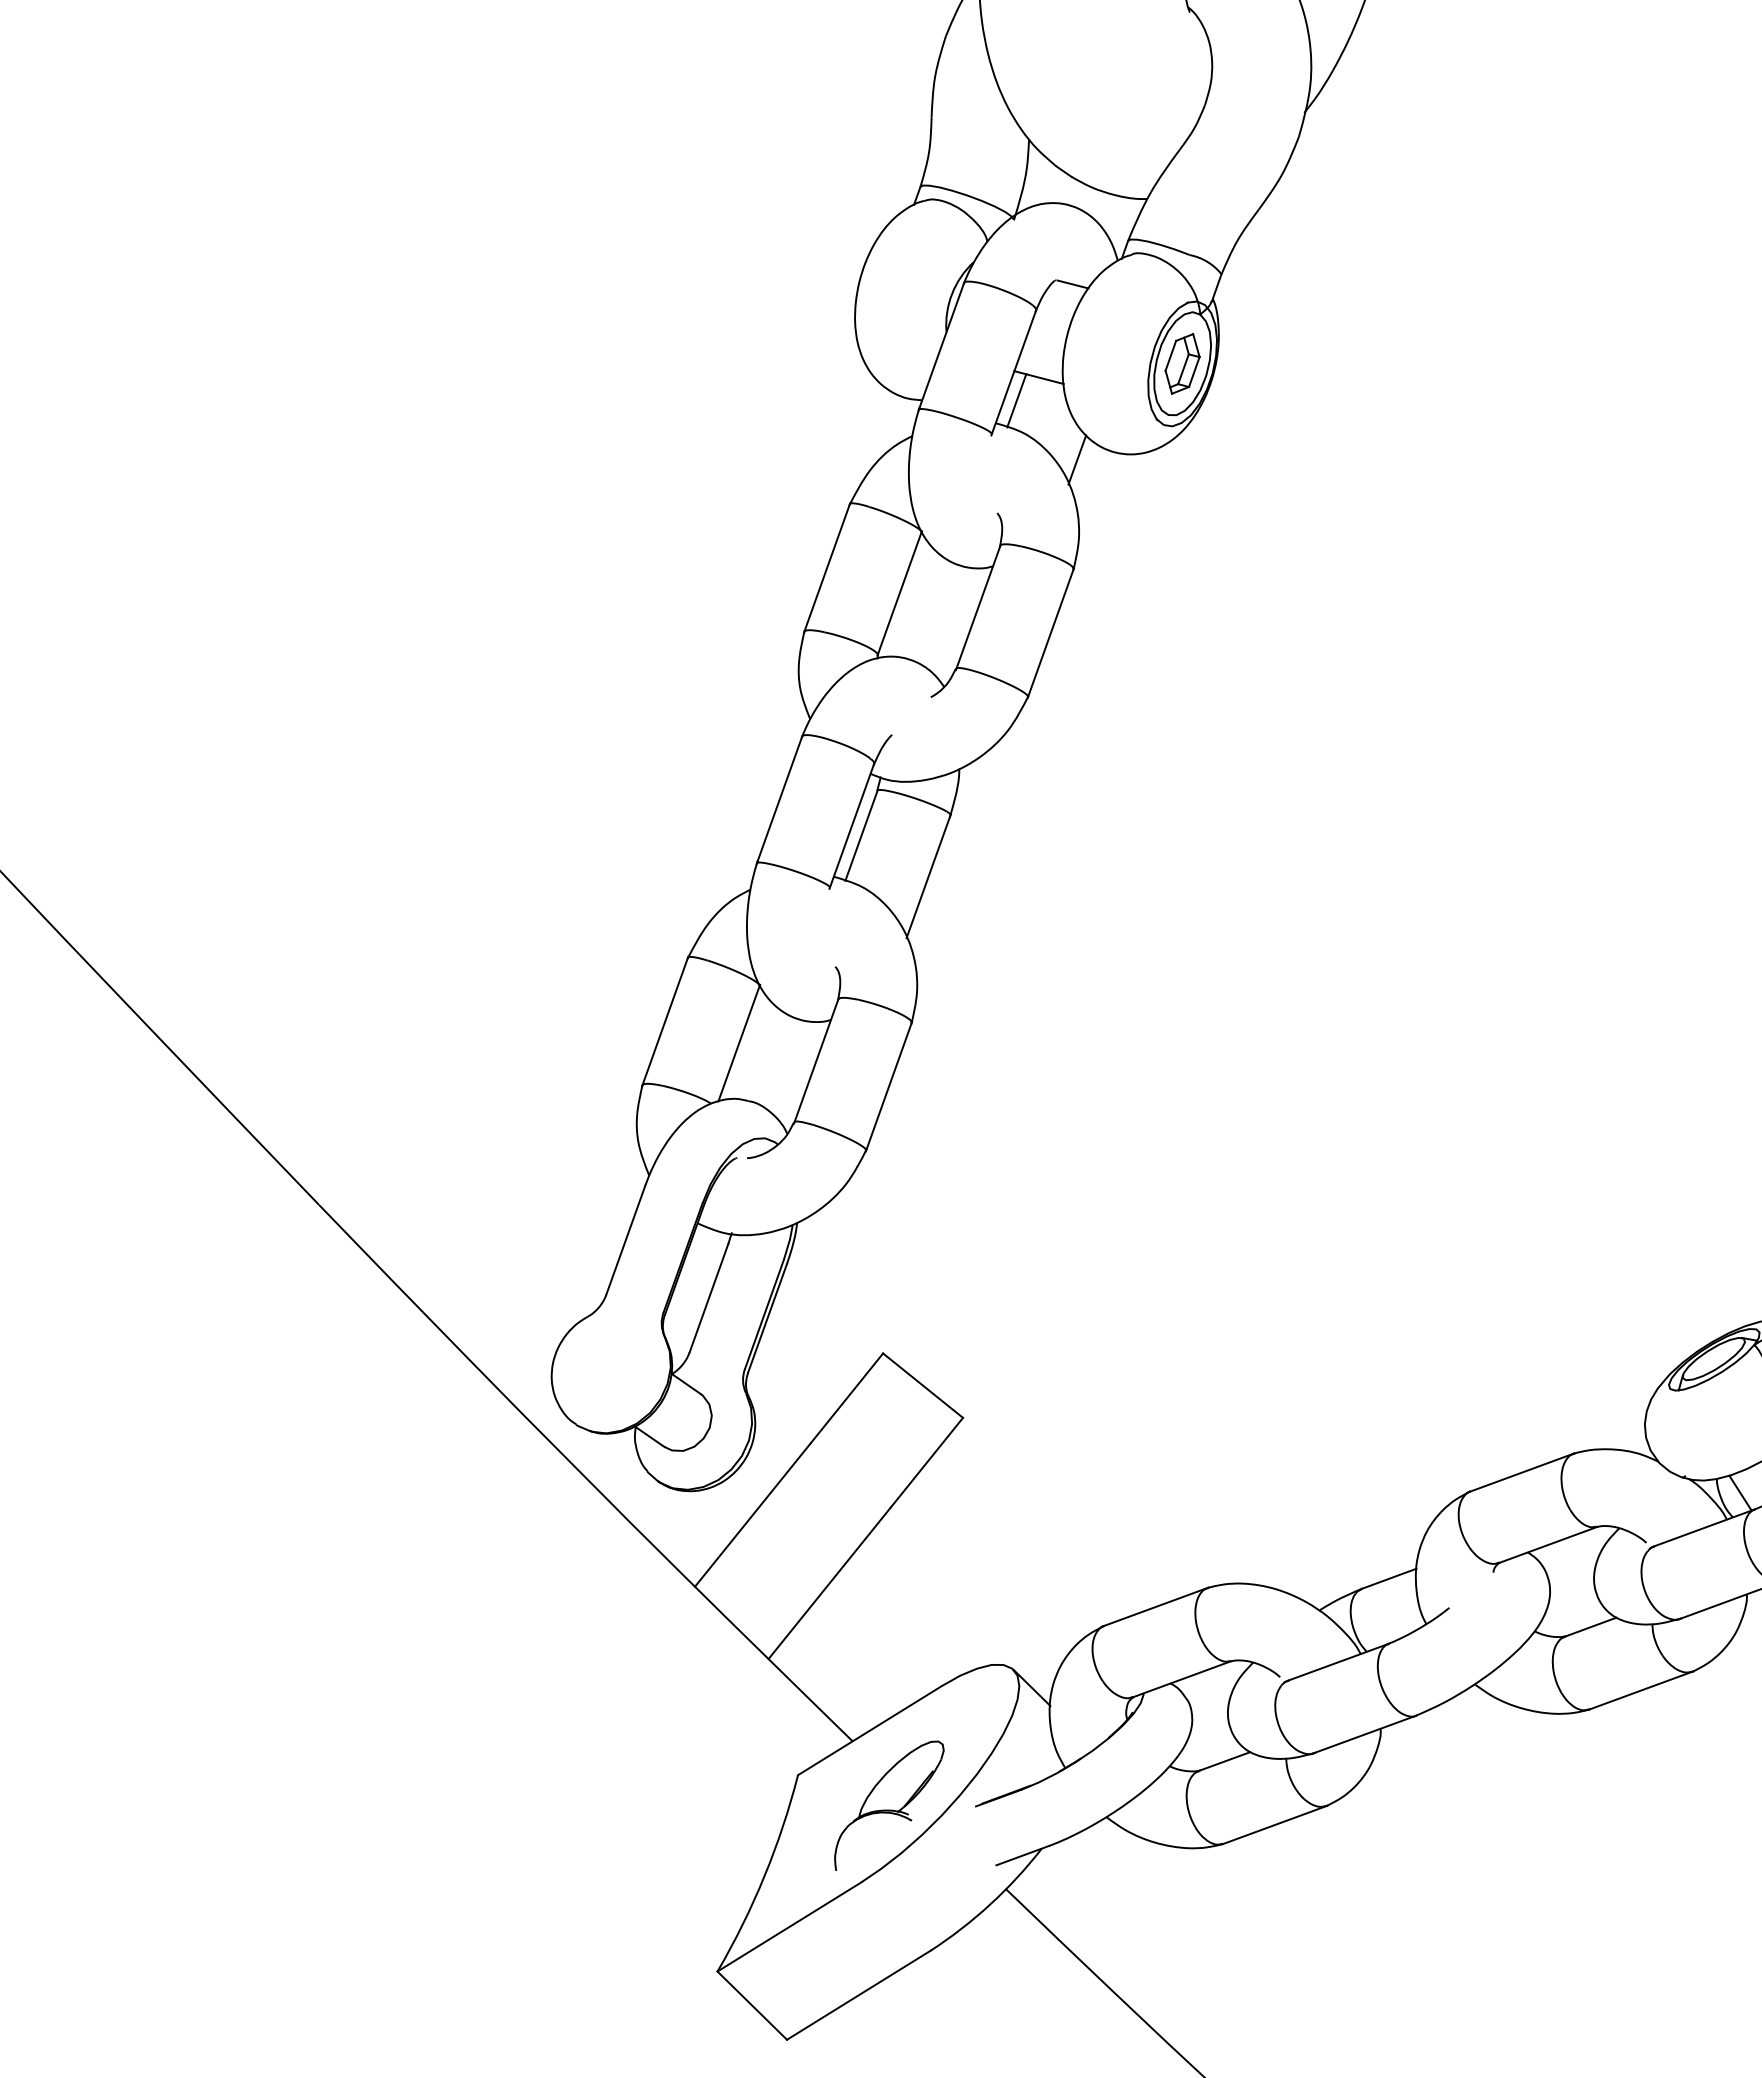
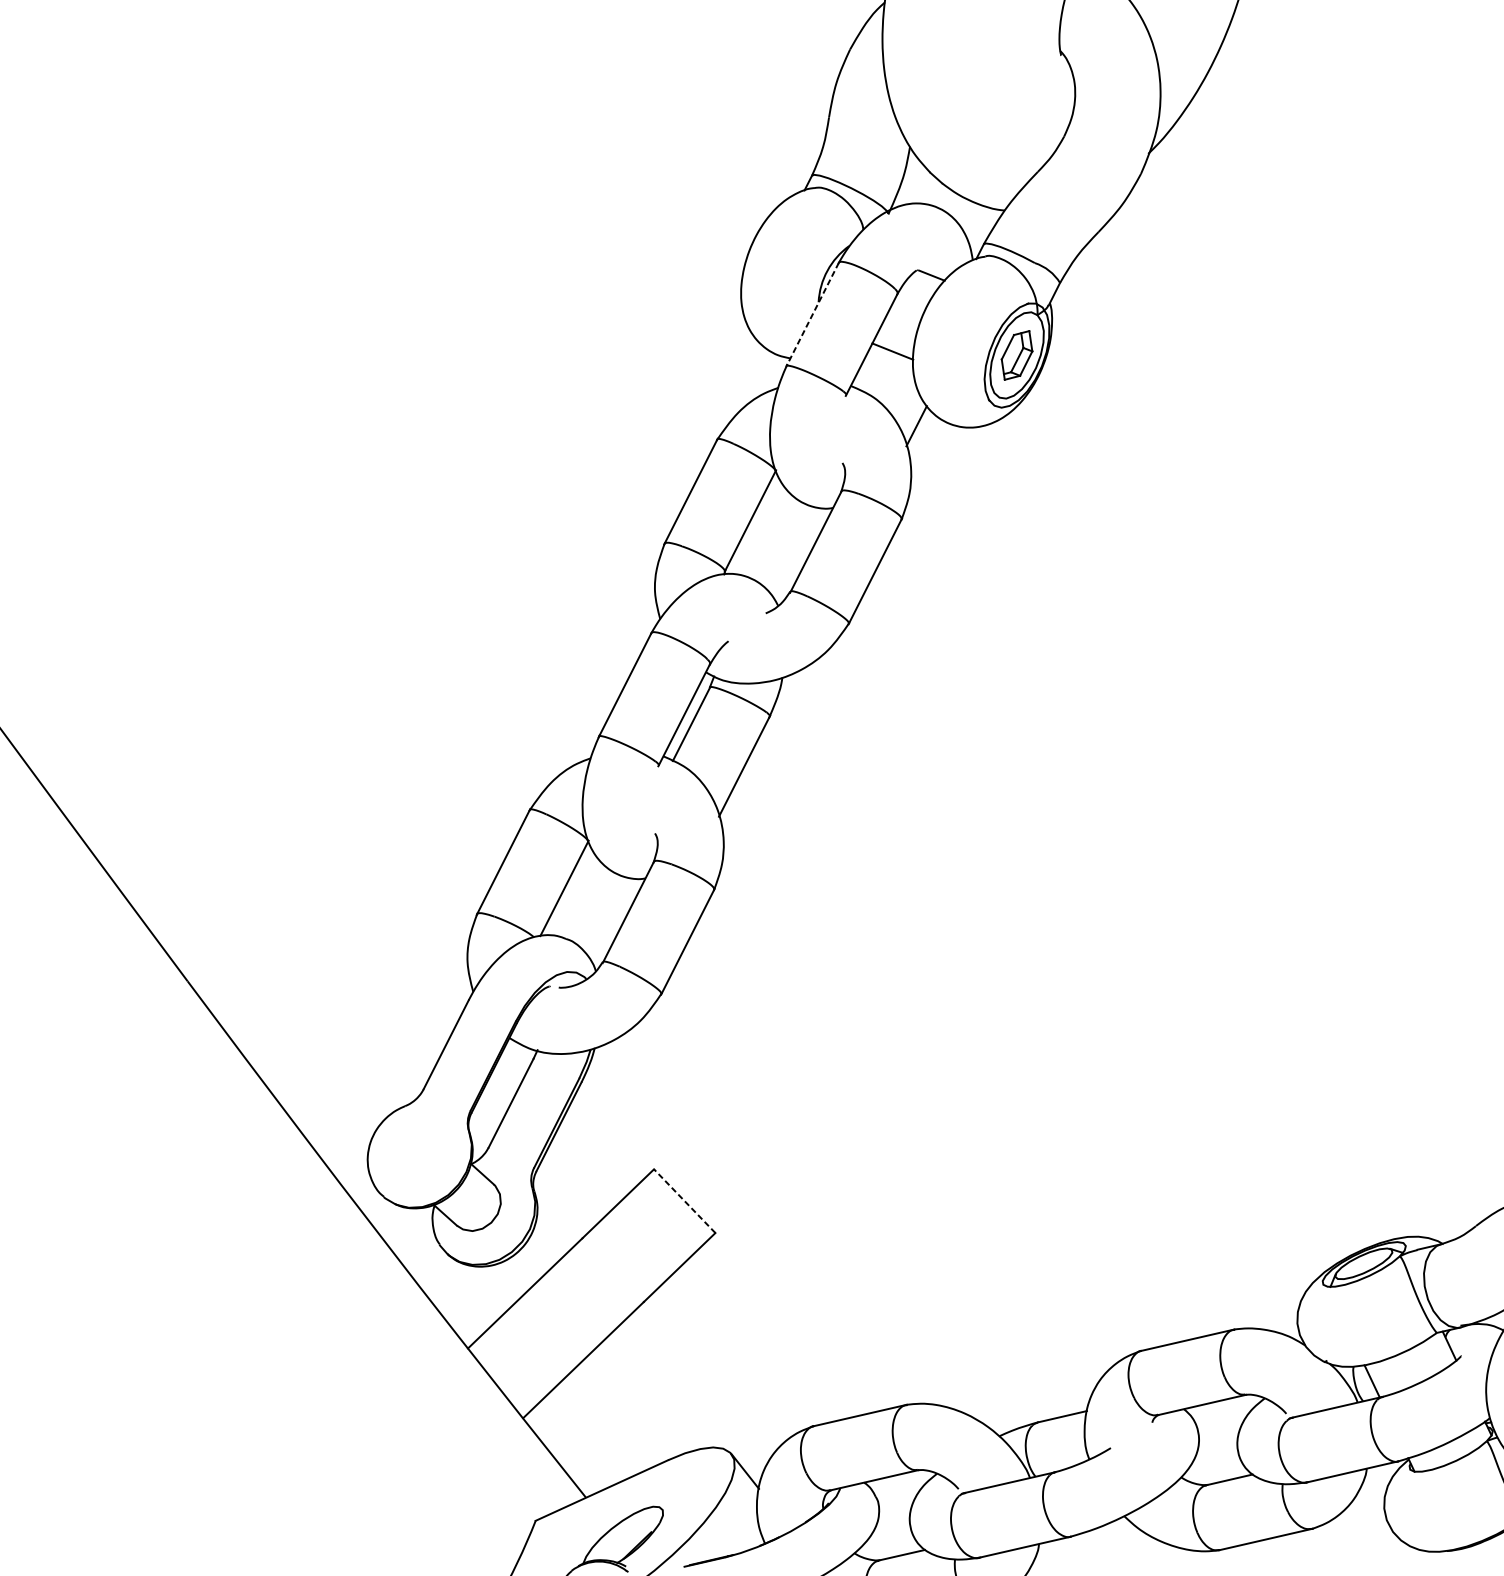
line: (941, 346) -> (812, 314), solid -> dashed
line: (1016, 400) -> (871, 368), removed
line: (922, 1385) -> (684, 1200), solid -> dashed

